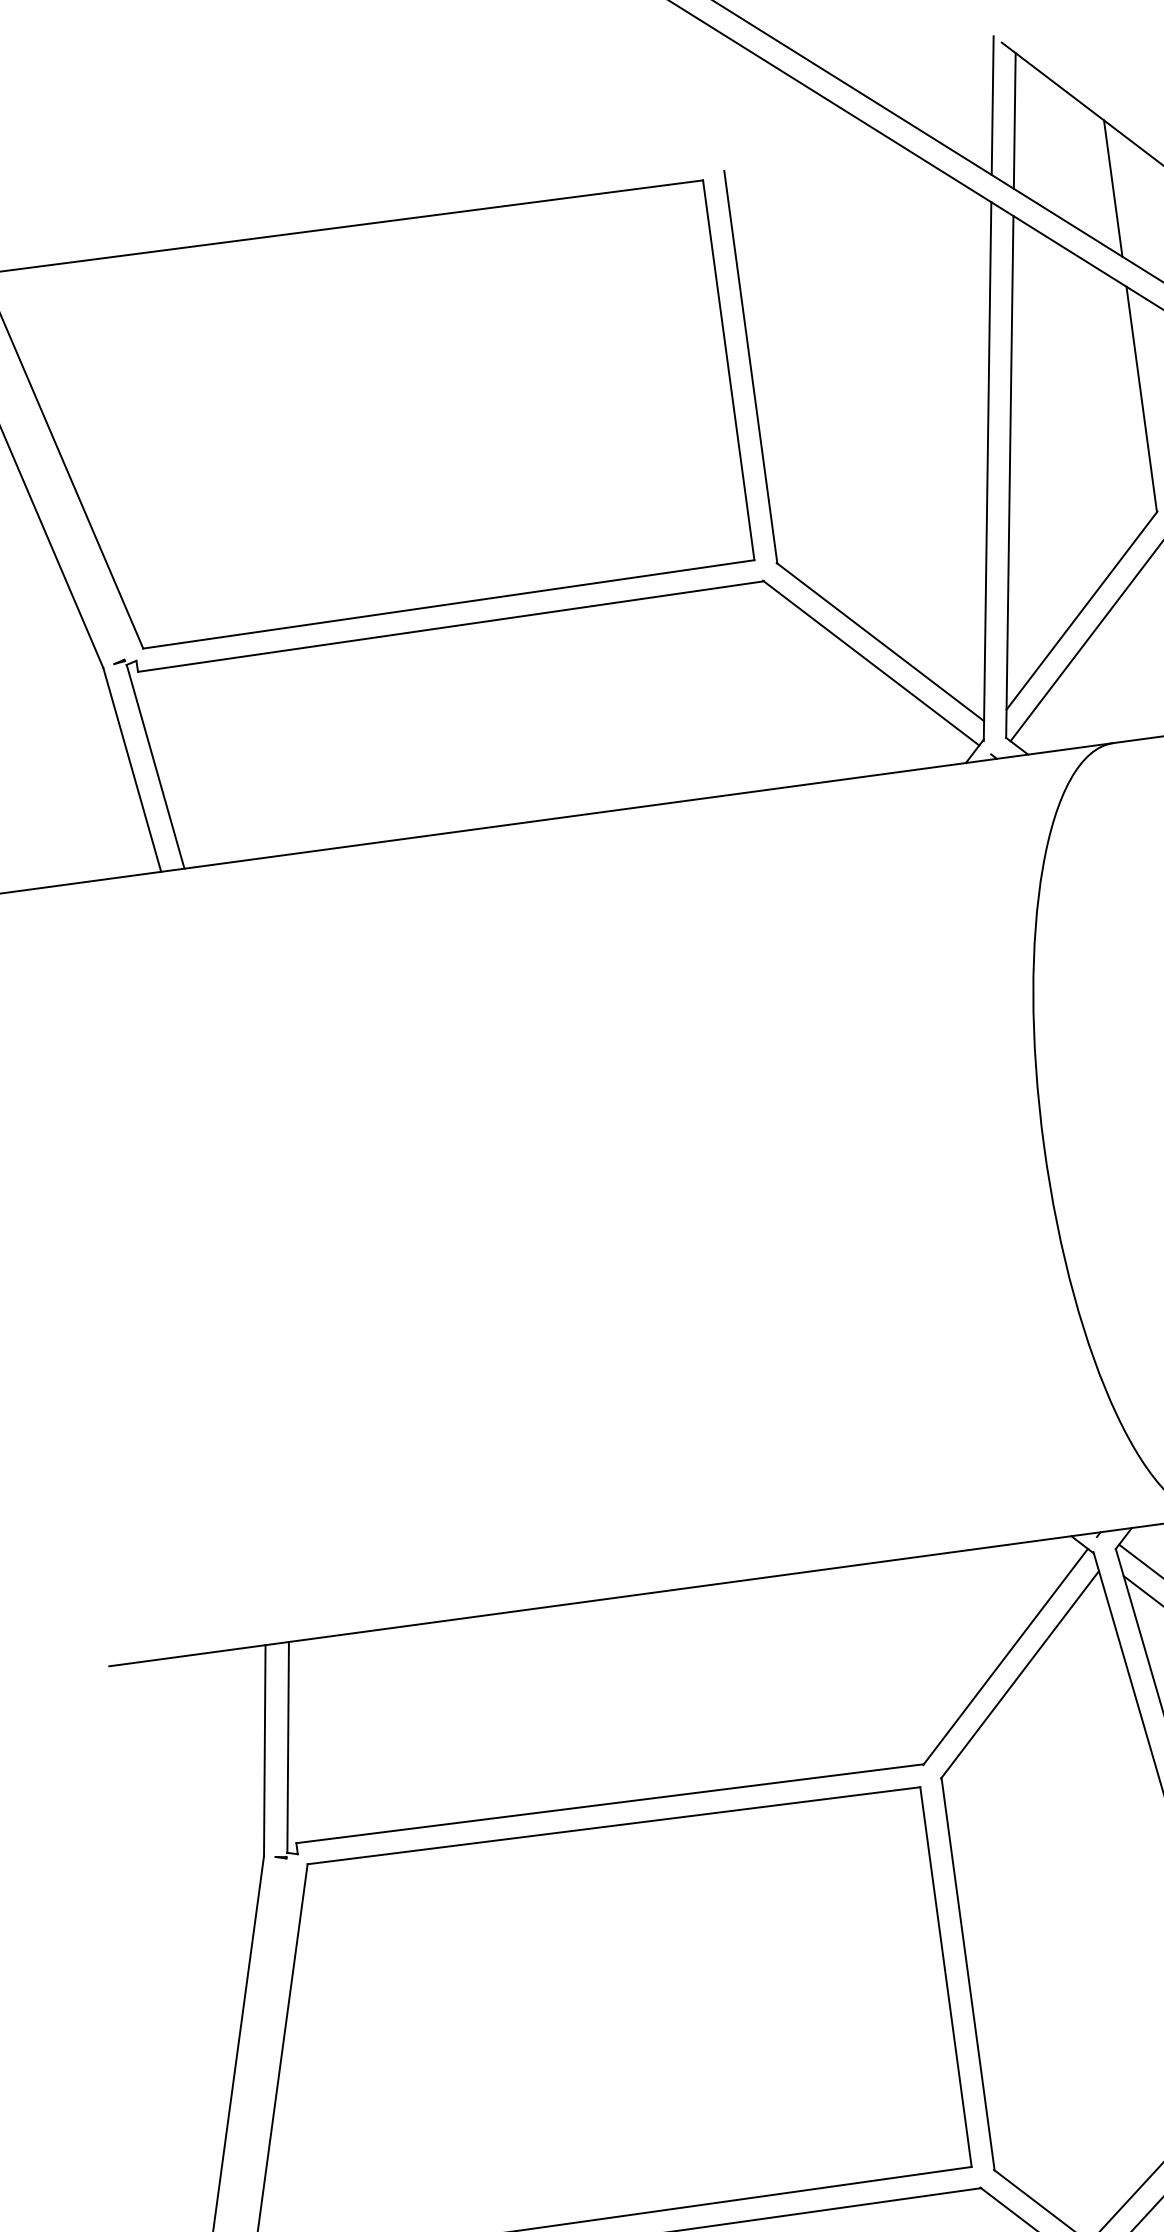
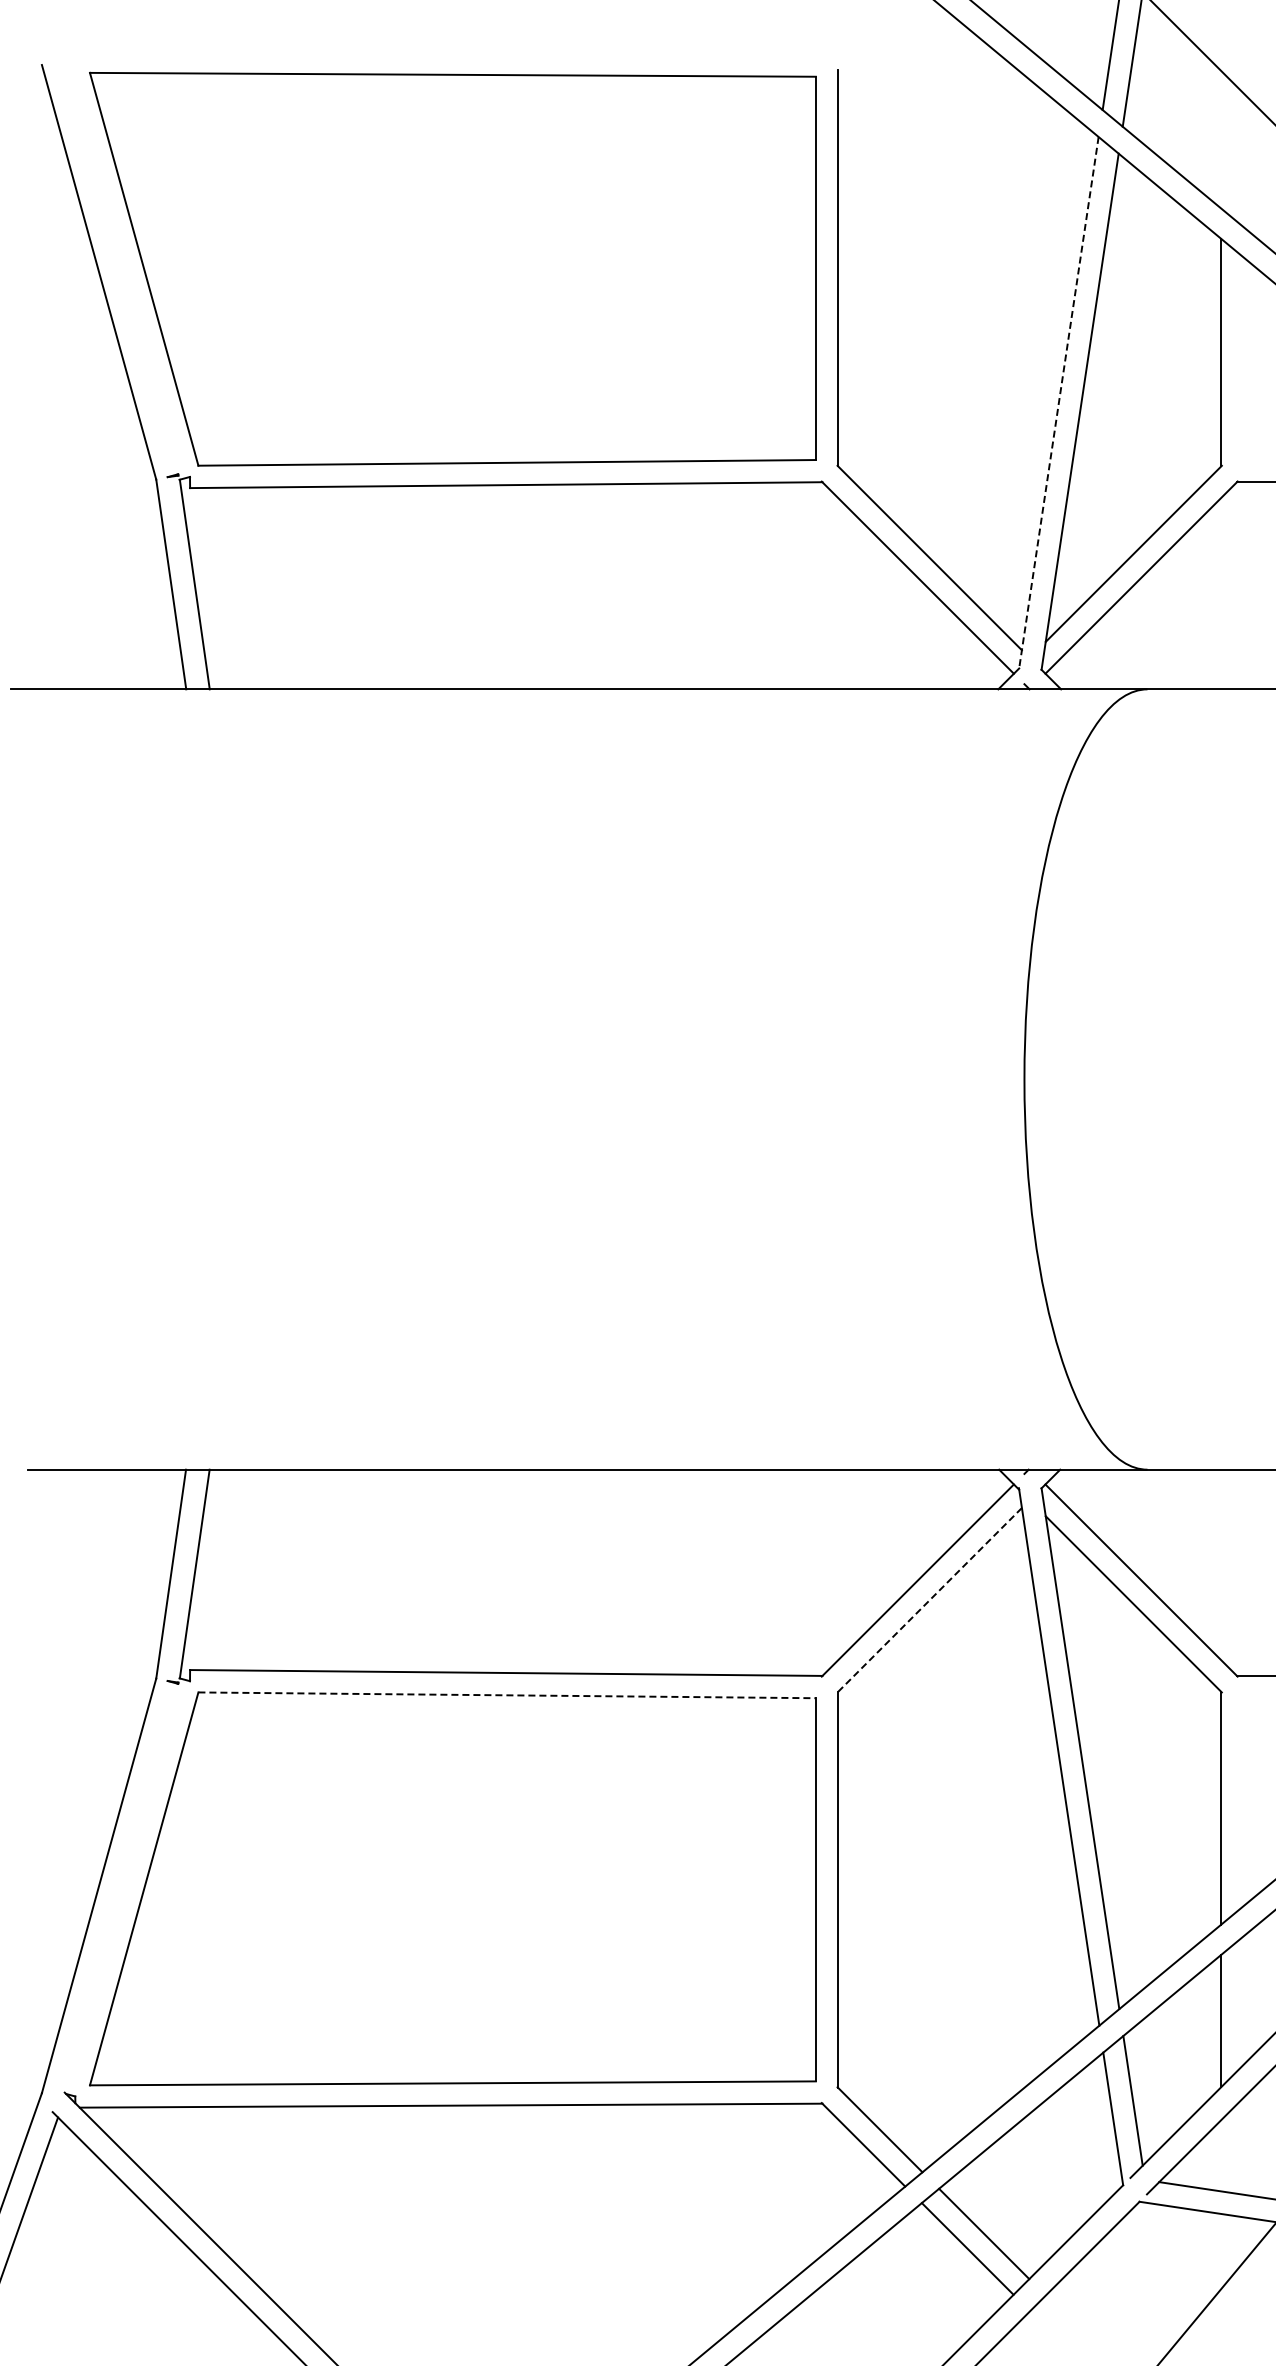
line: (1113, 188) -> (1221, 139), removed
line: (987, 471) -> (1058, 403), solid -> dashed
line: (1019, 1675) -> (929, 1600), solid -> dashed
line: (614, 1825) -> (507, 1695), solid -> dashed

